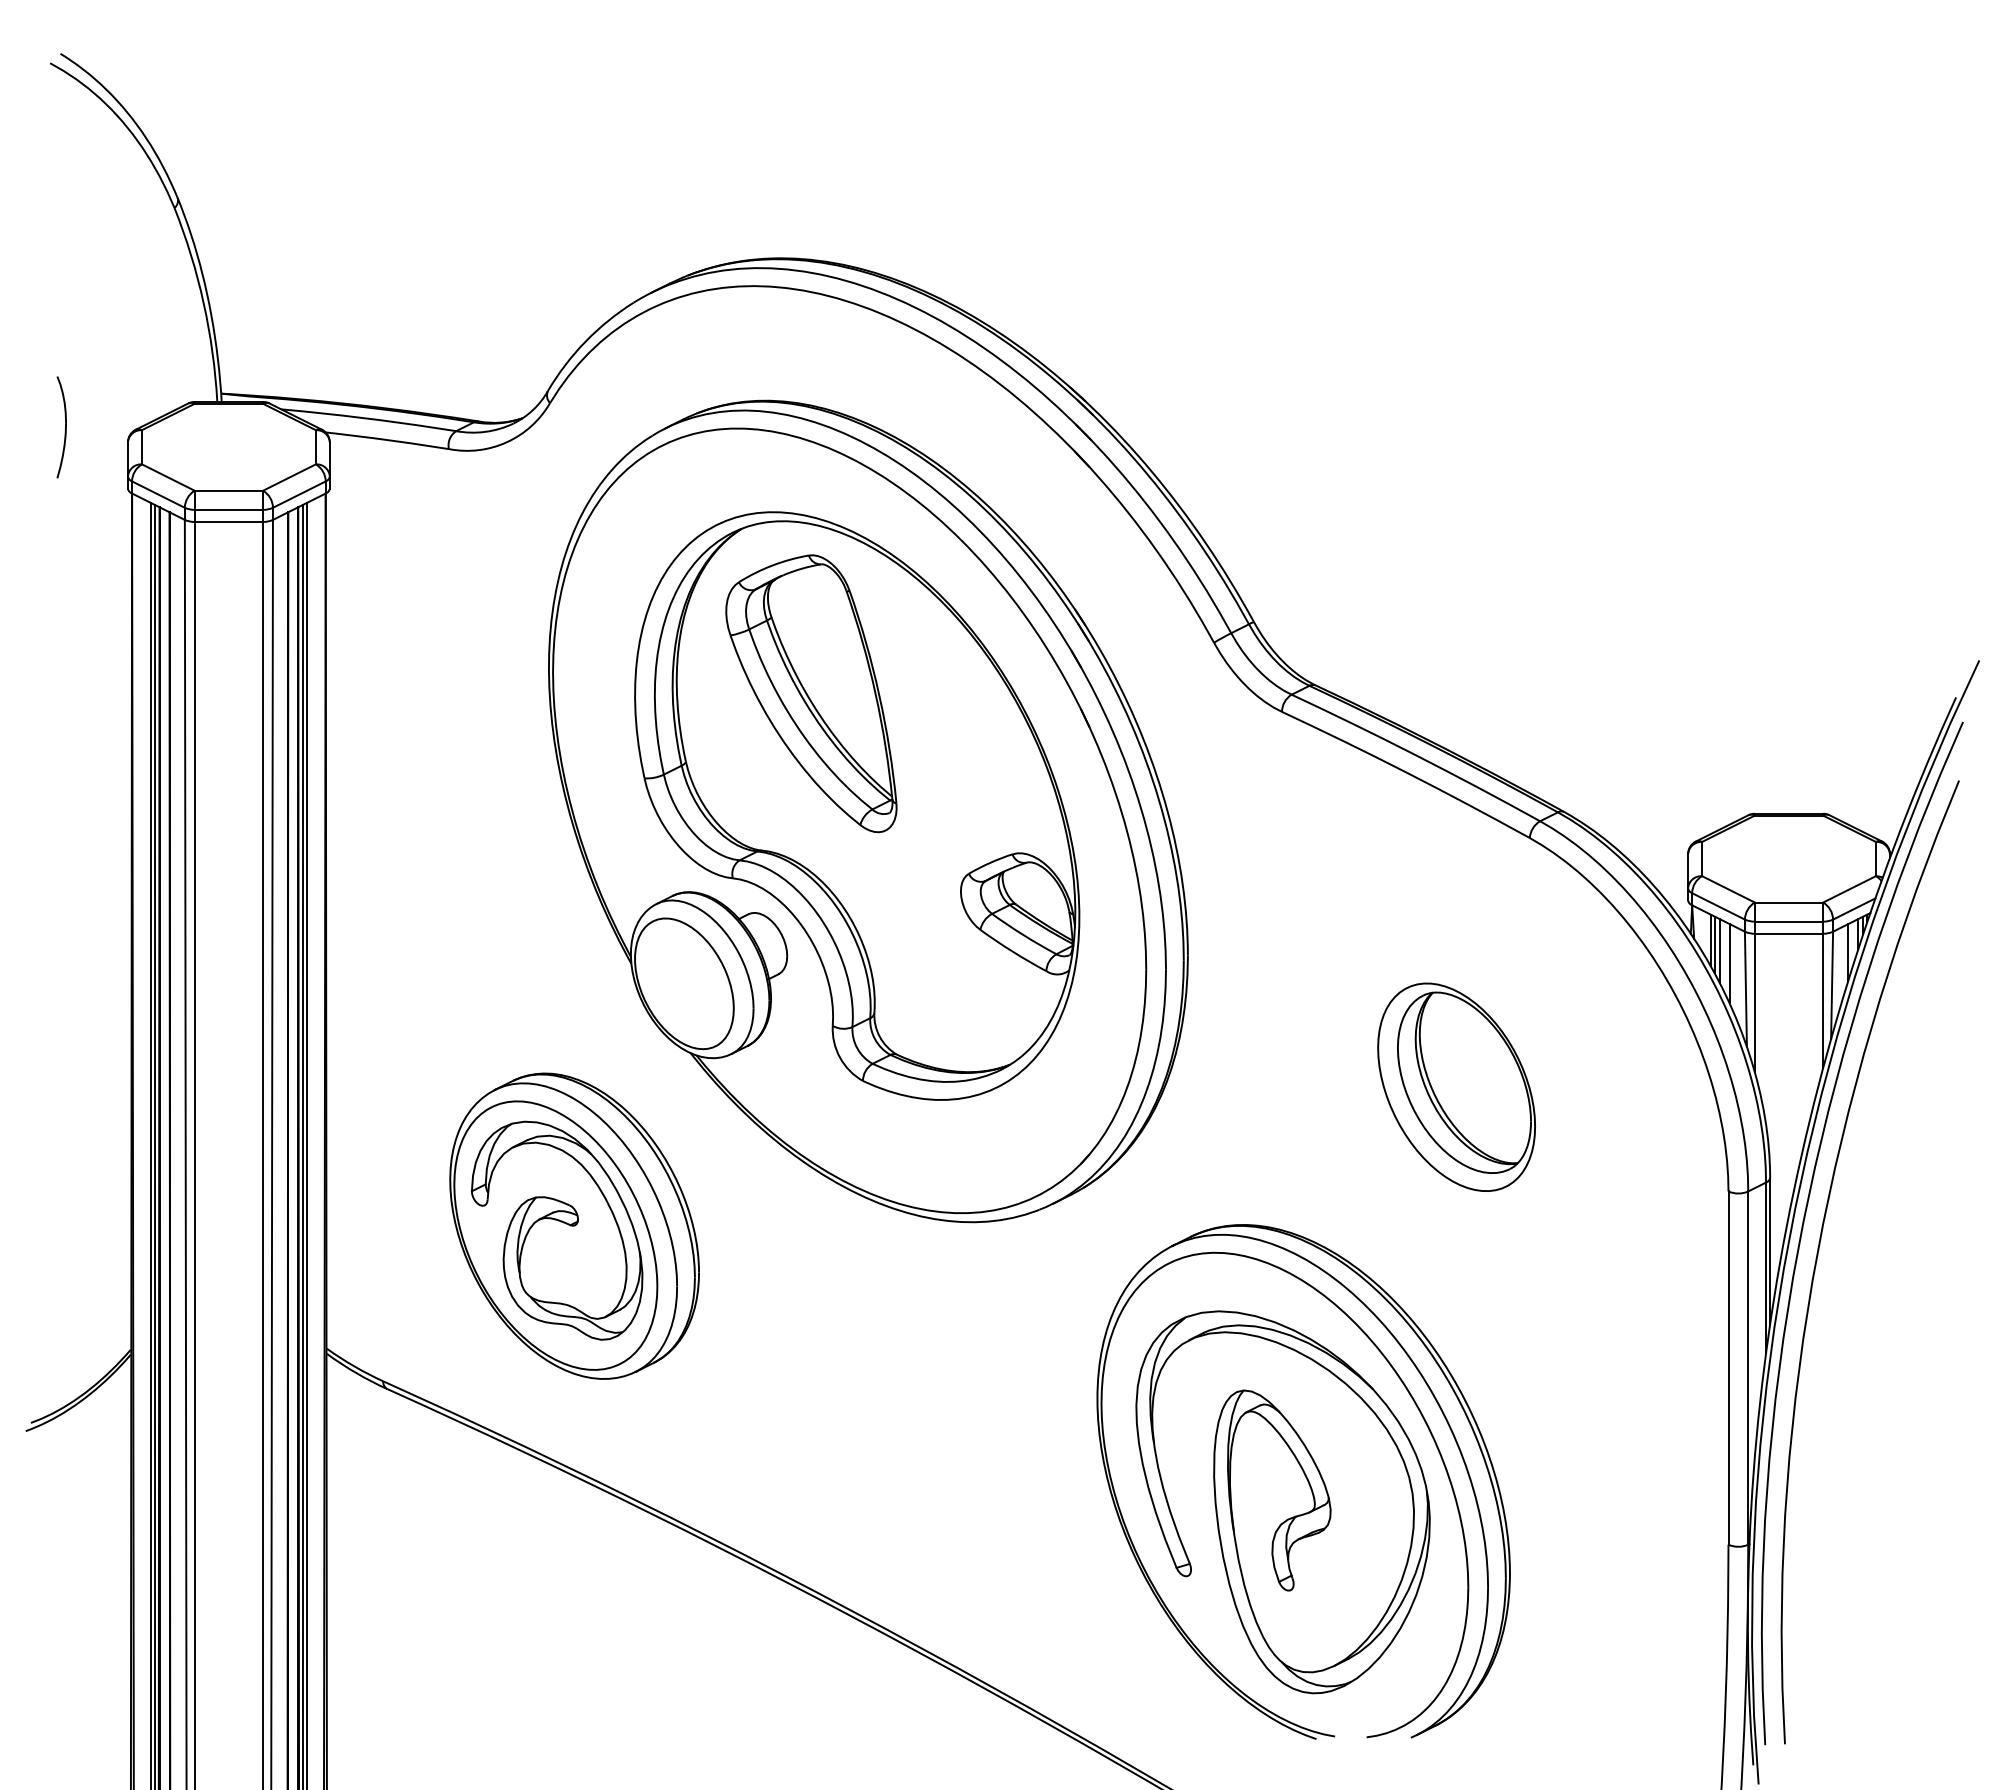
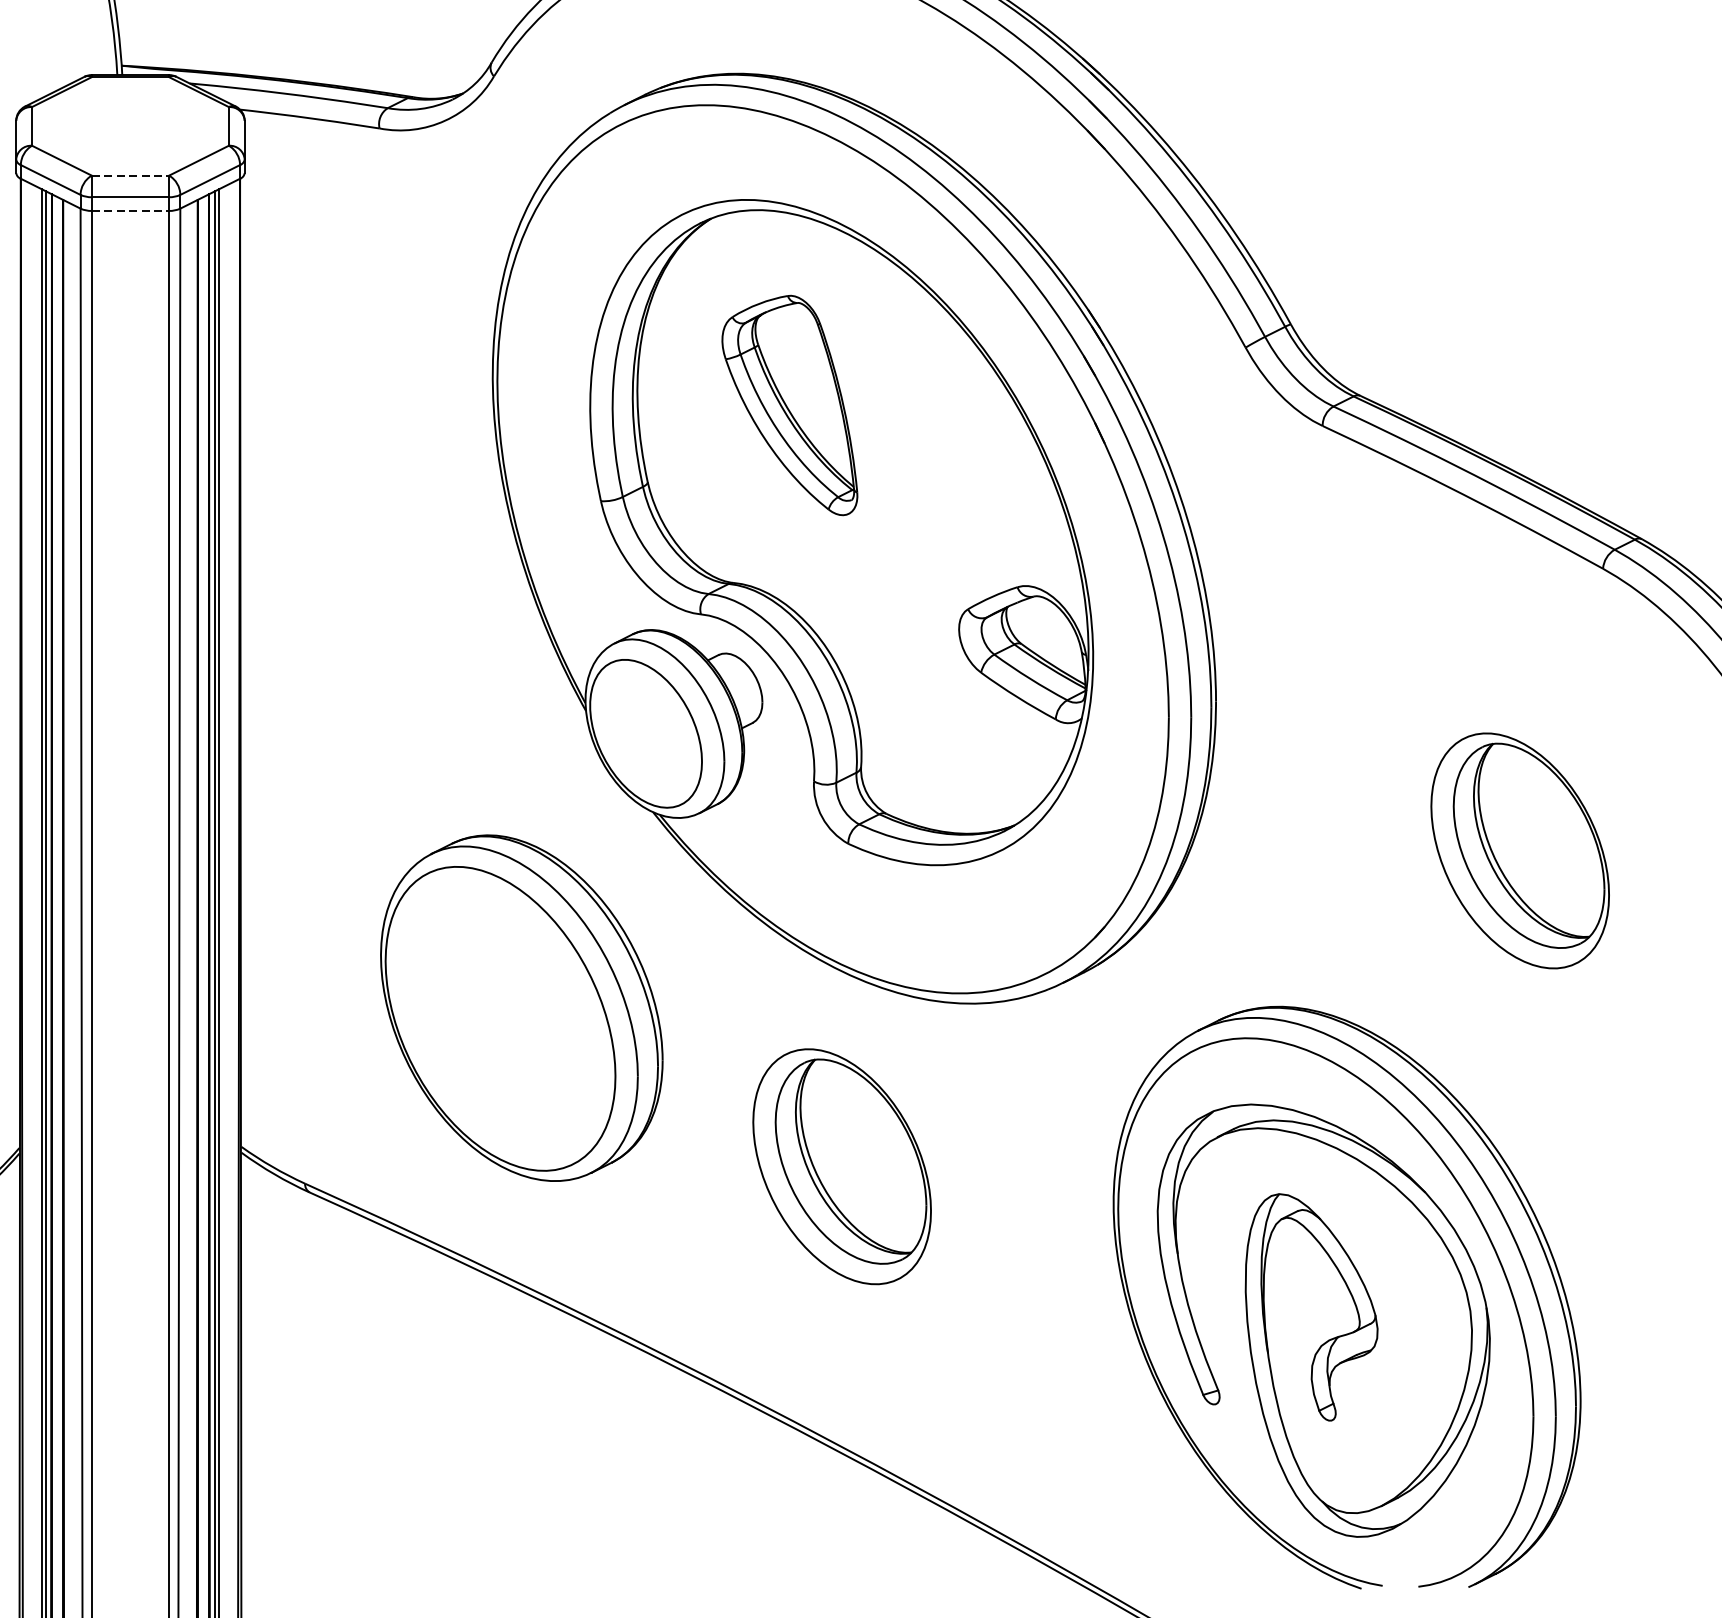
line: (229, 490) -> (131, 175), solid -> dashed
line: (229, 521) -> (131, 210), solid -> dashed
part: (811, 693) -> (789, 405), size x0.7
part: (558, 1221) -> (503, 1002), removed
part: (857, 1365) -> (842, 1165), added

